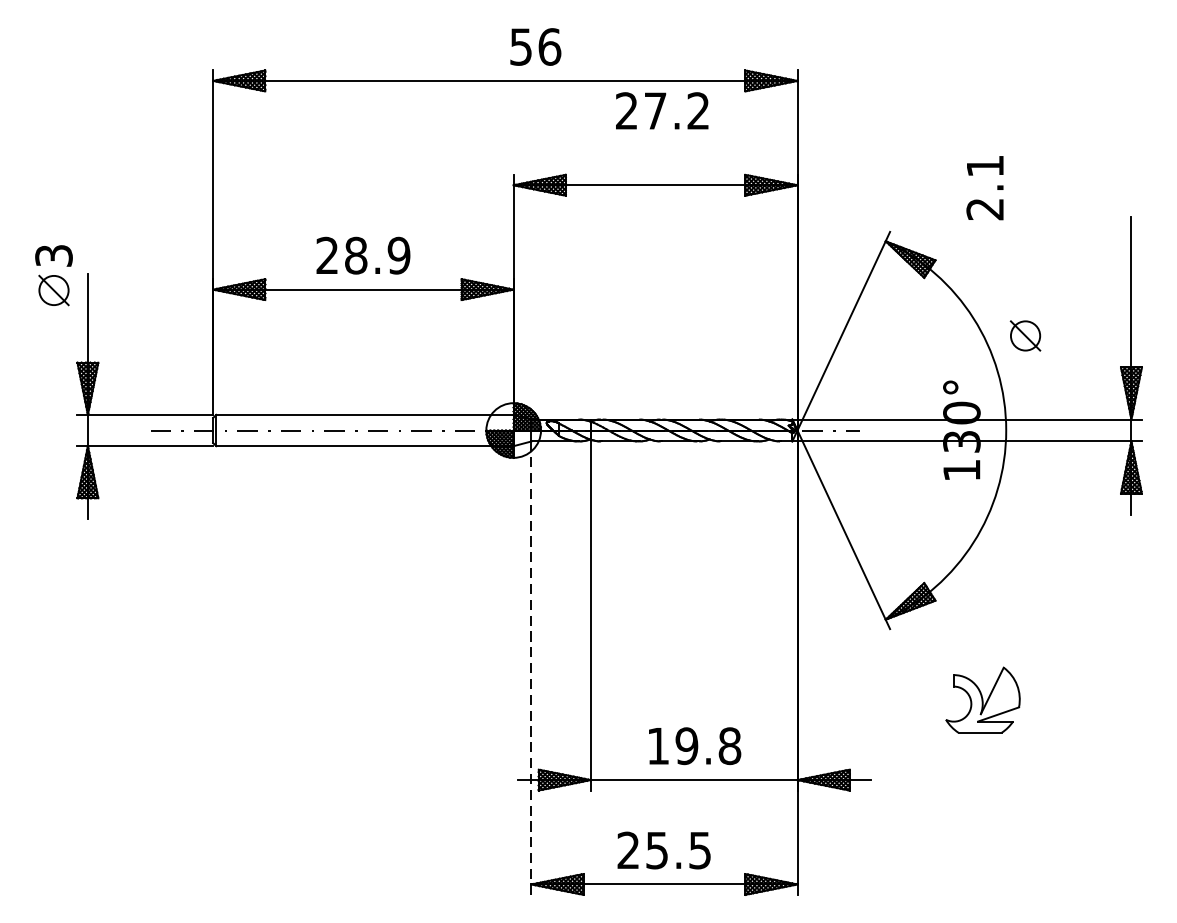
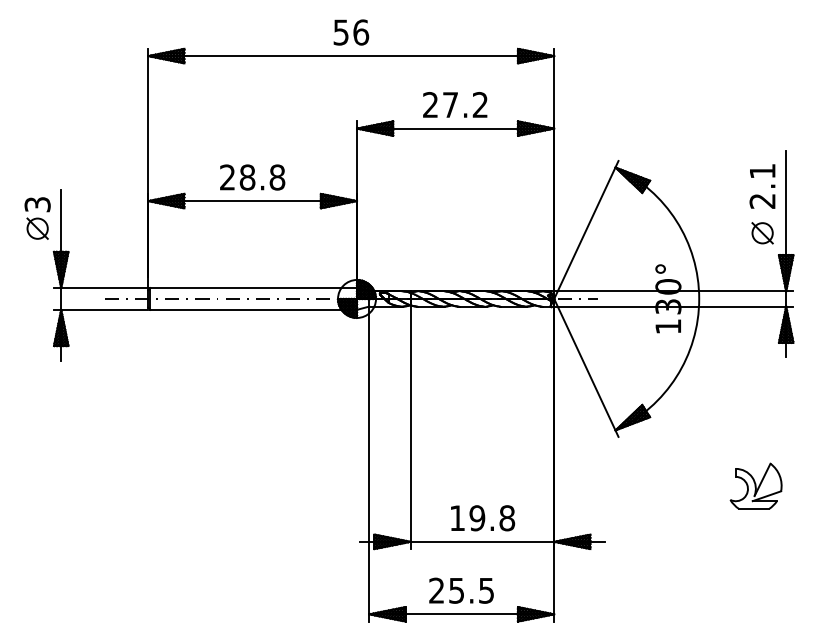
text: (535, 46) -> (351, 32), moved
text: (662, 110) -> (455, 104), moved
text: (985, 188) -> (762, 186), moved
text: (399, 255) -> (277, 177), 28.9 -> 28.8
part: (53, 275) -> (37, 218), moved
part: (1025, 336) -> (762, 233), moved
line: (531, 668) -> (369, 464), dashed -> solid
part: (982, 699) -> (755, 485), moved

